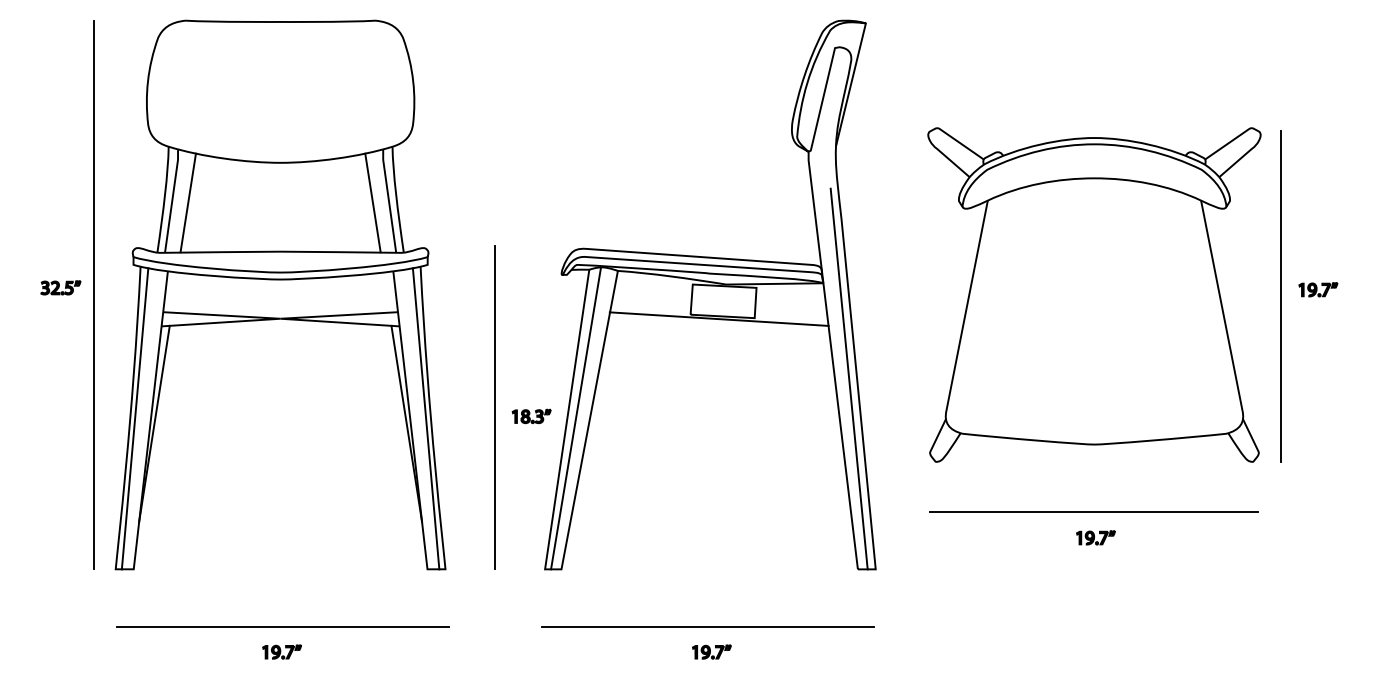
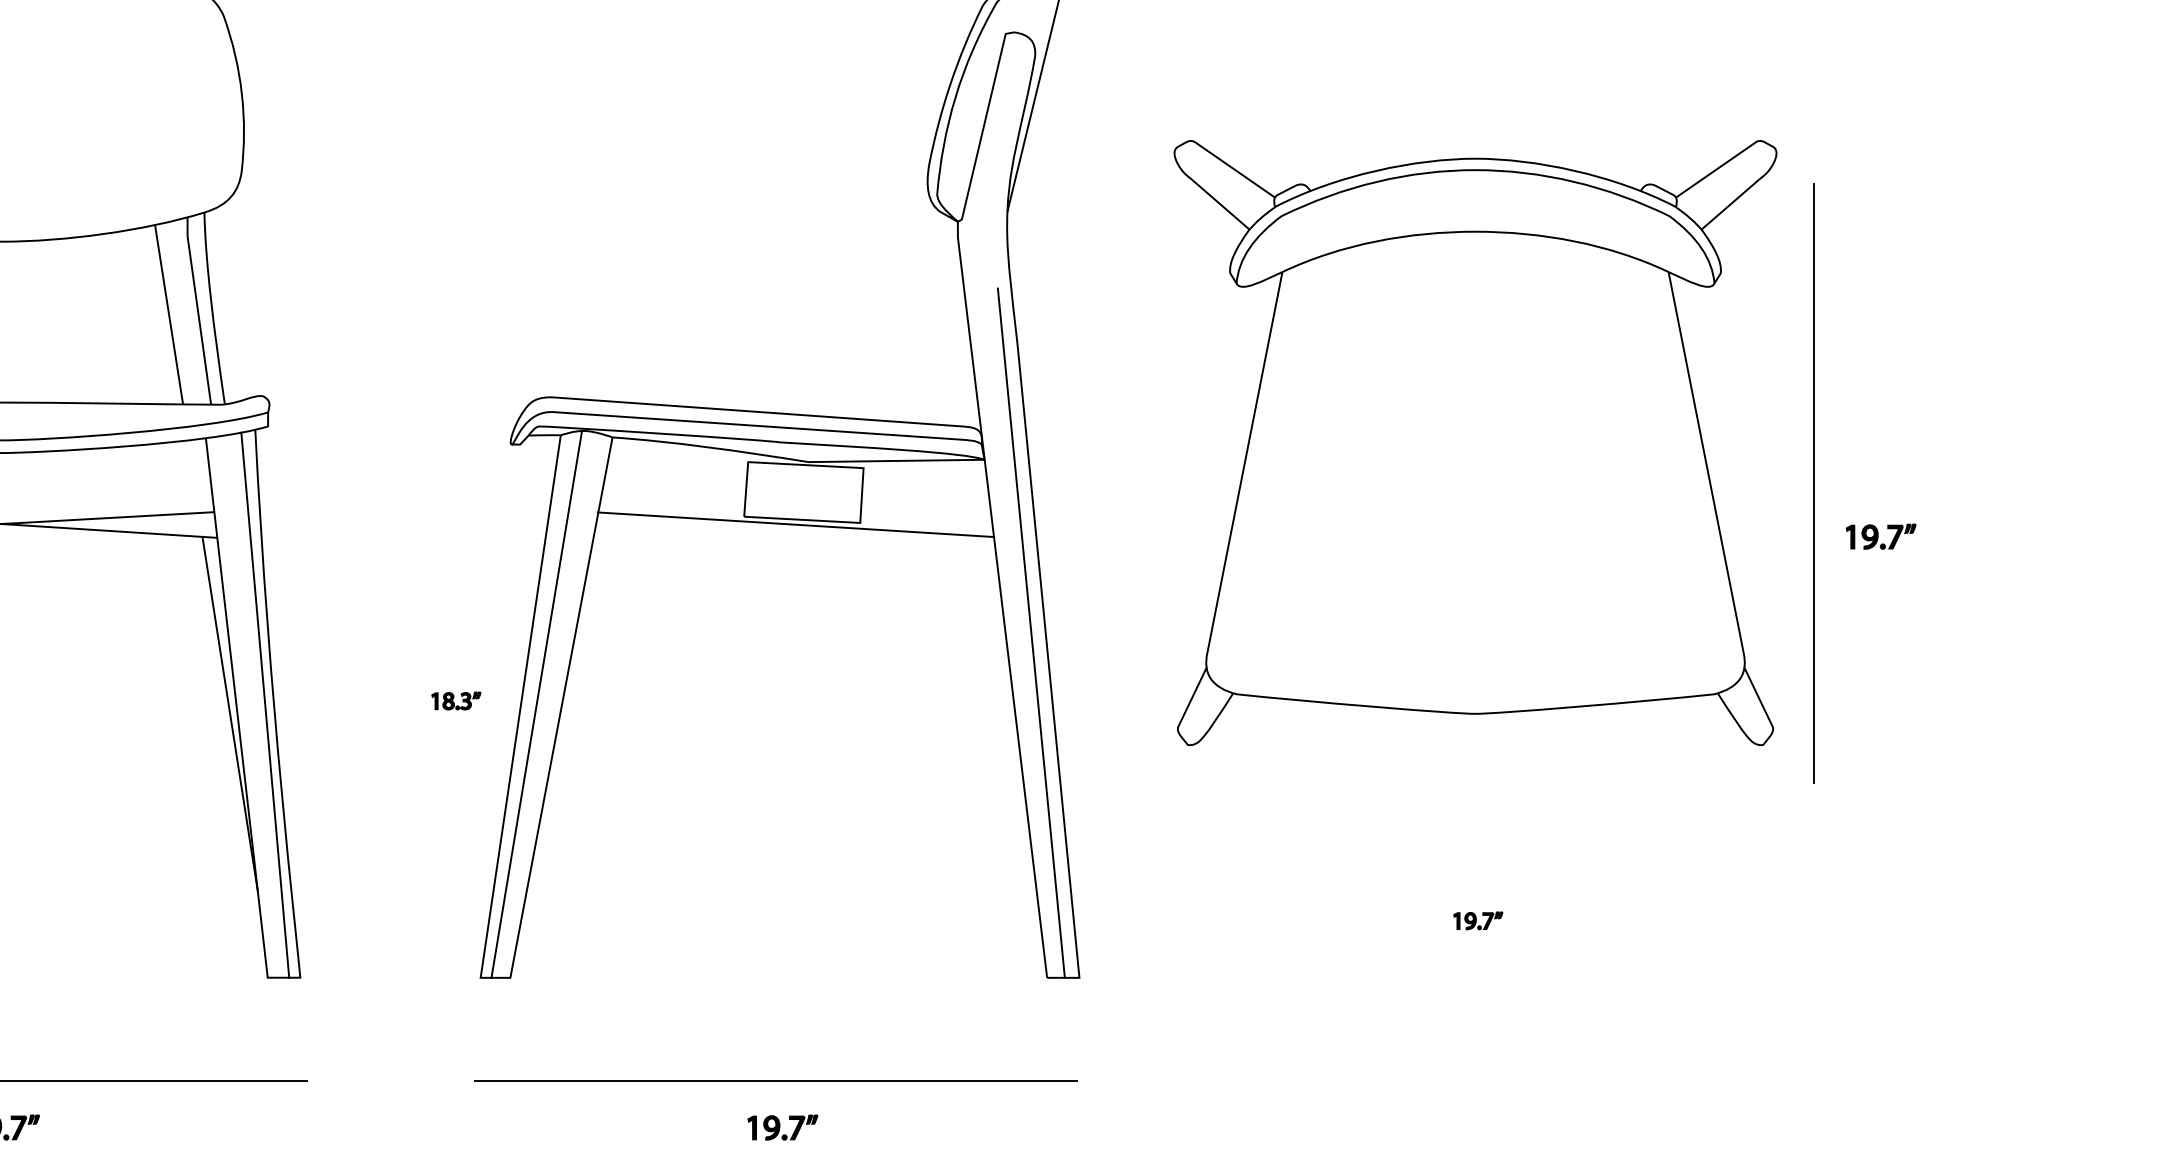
part: (1318, 289) -> (1881, 536), moved
part: (1094, 294) -> (1475, 442), moved
line: (494, 407) -> (389, 684), removed
part: (531, 416) -> (456, 701), size x0.7
line: (1094, 512) -> (1475, 874), removed
part: (1095, 537) -> (1477, 920), size x0.7

